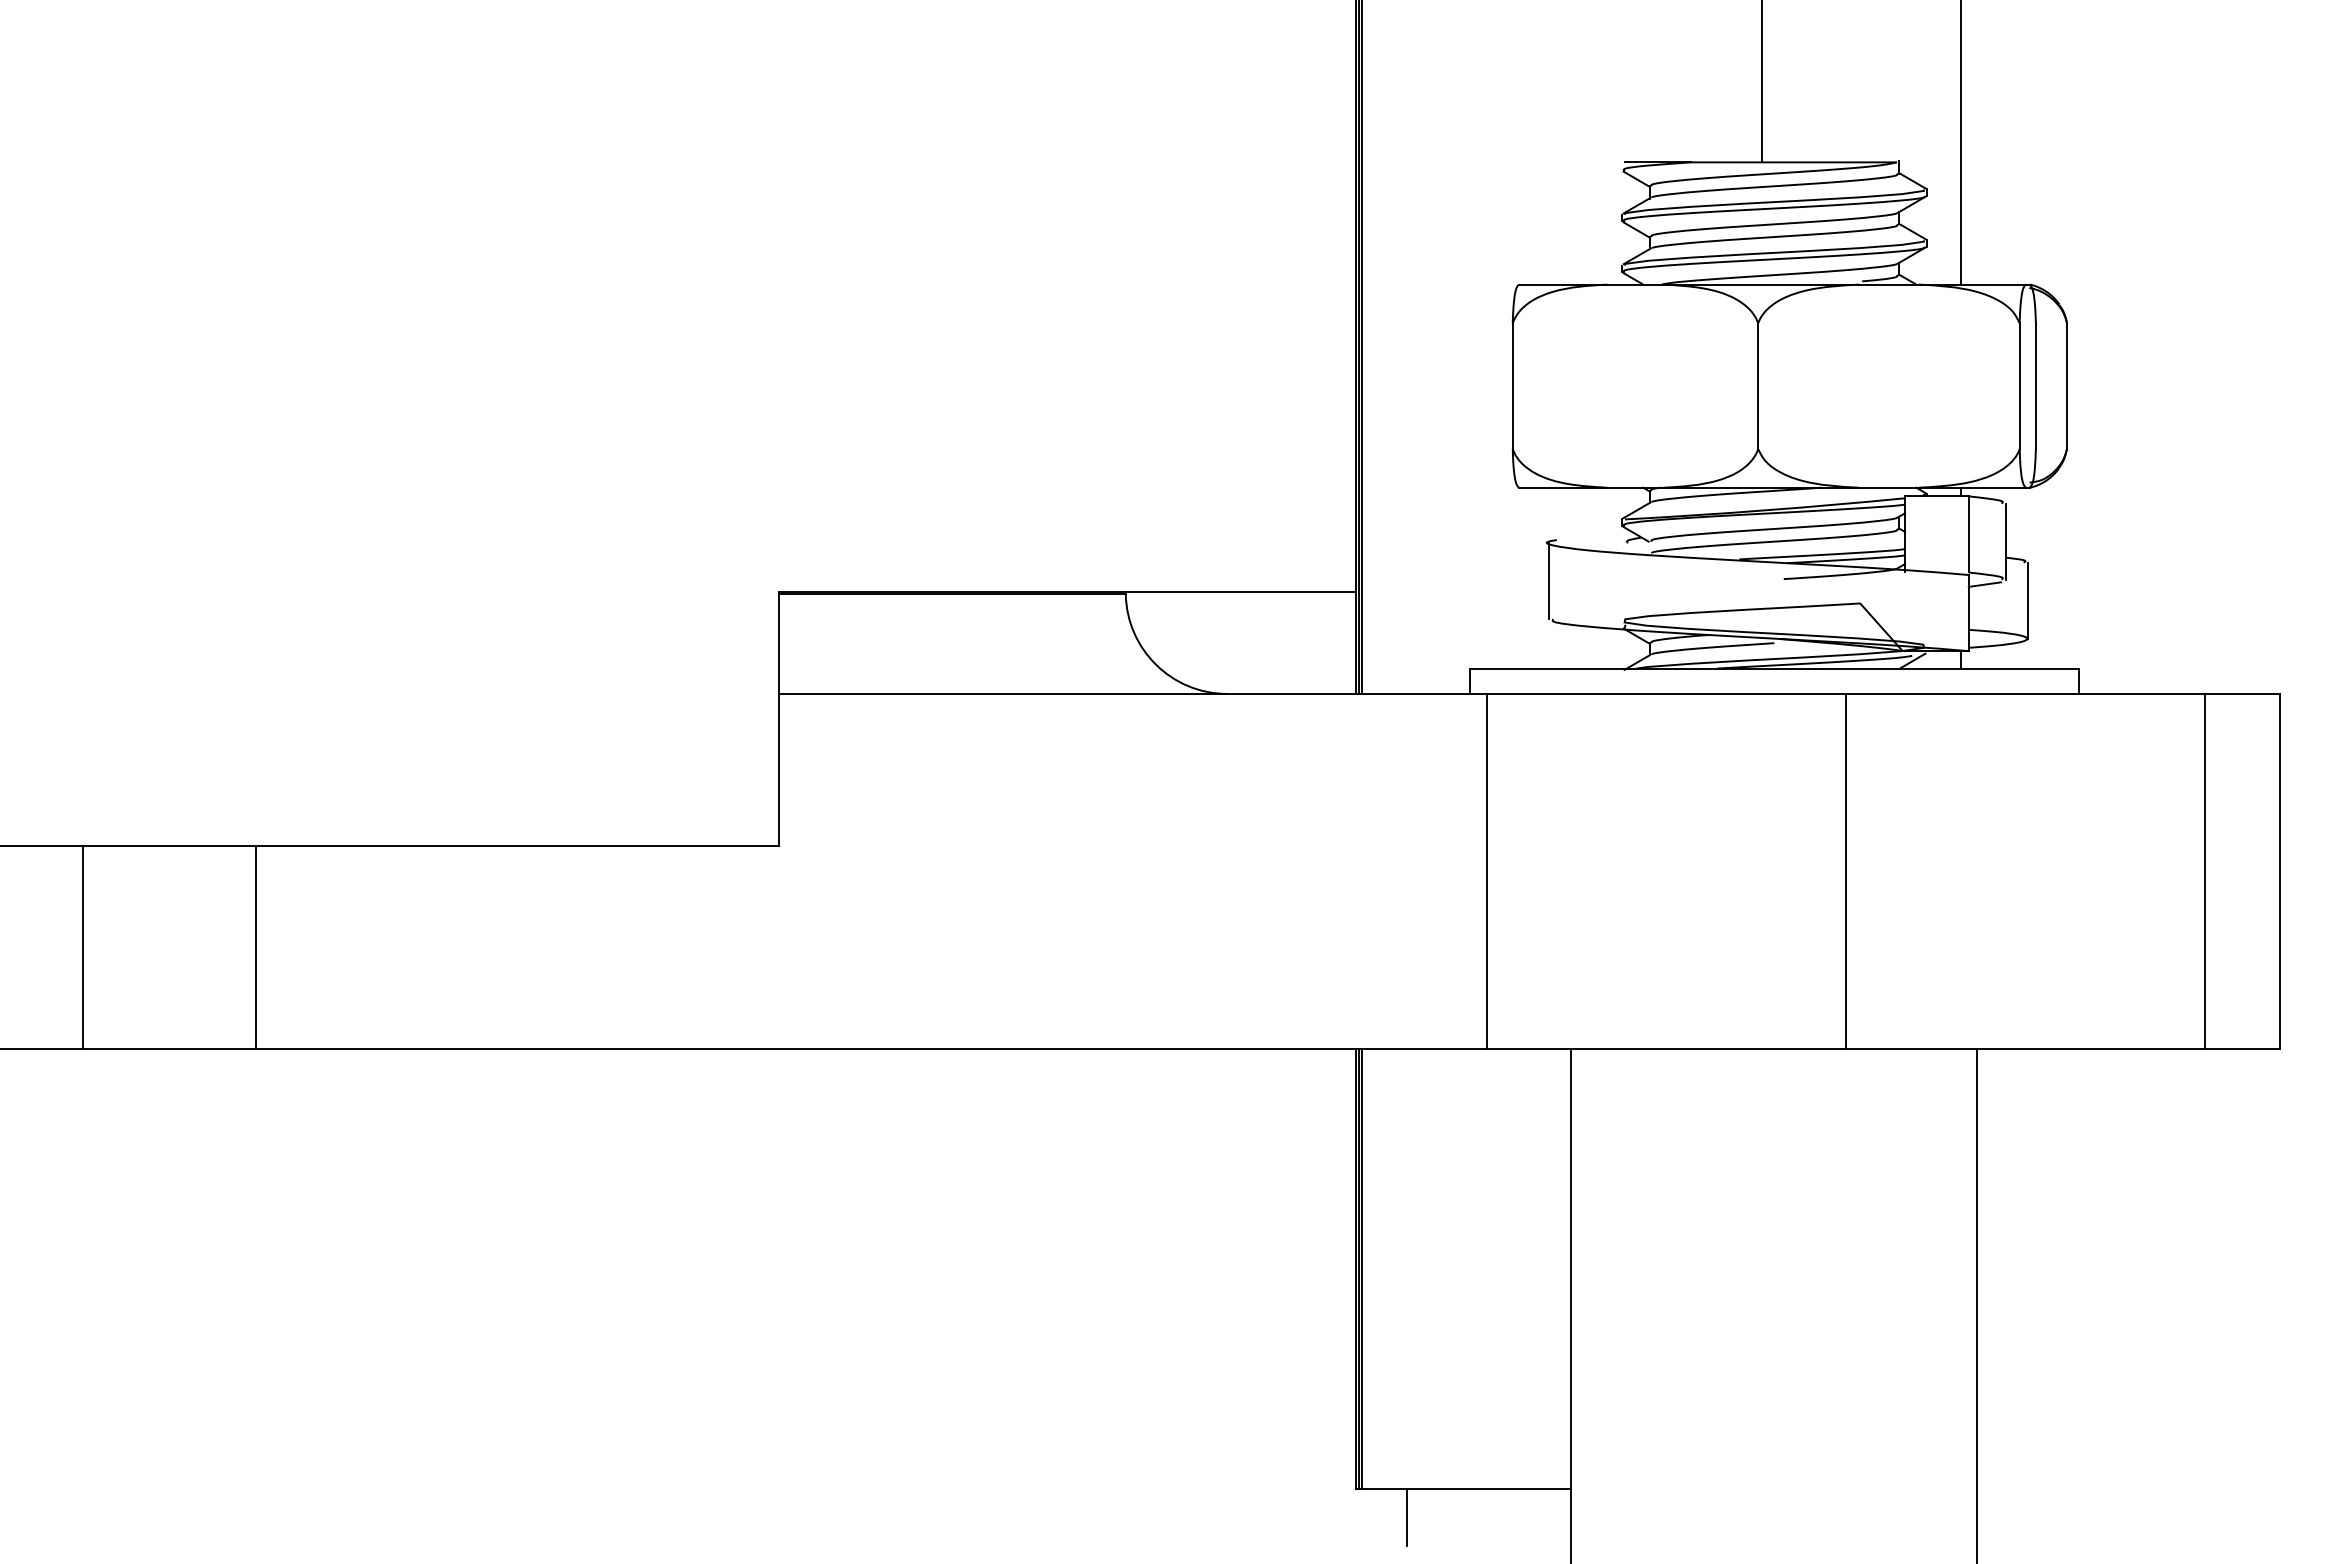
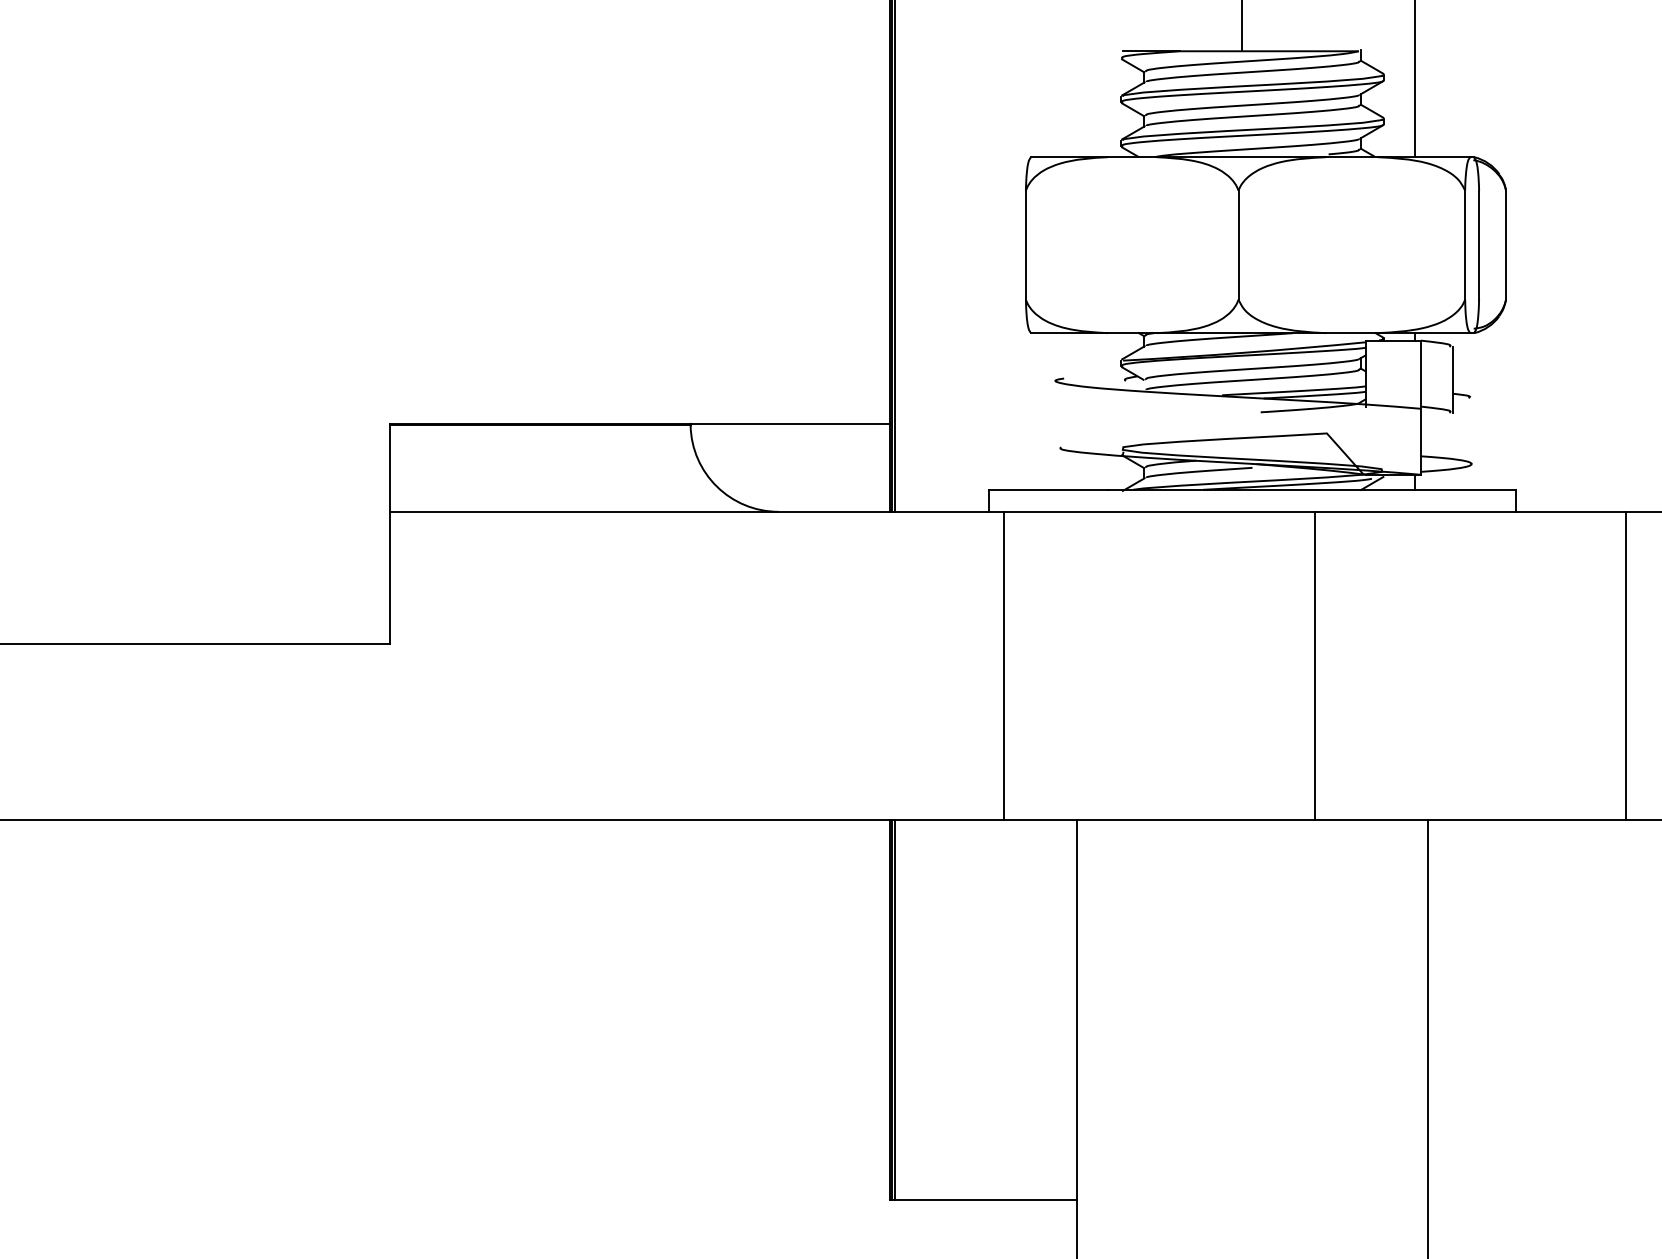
line: (1549, 581) -> (1057, 414), removed
line: (1984, 584) -> (1434, 417), removed
line: (2027, 600) -> (1471, 430), removed
line: (1406, 1516) -> (933, 1224), removed

